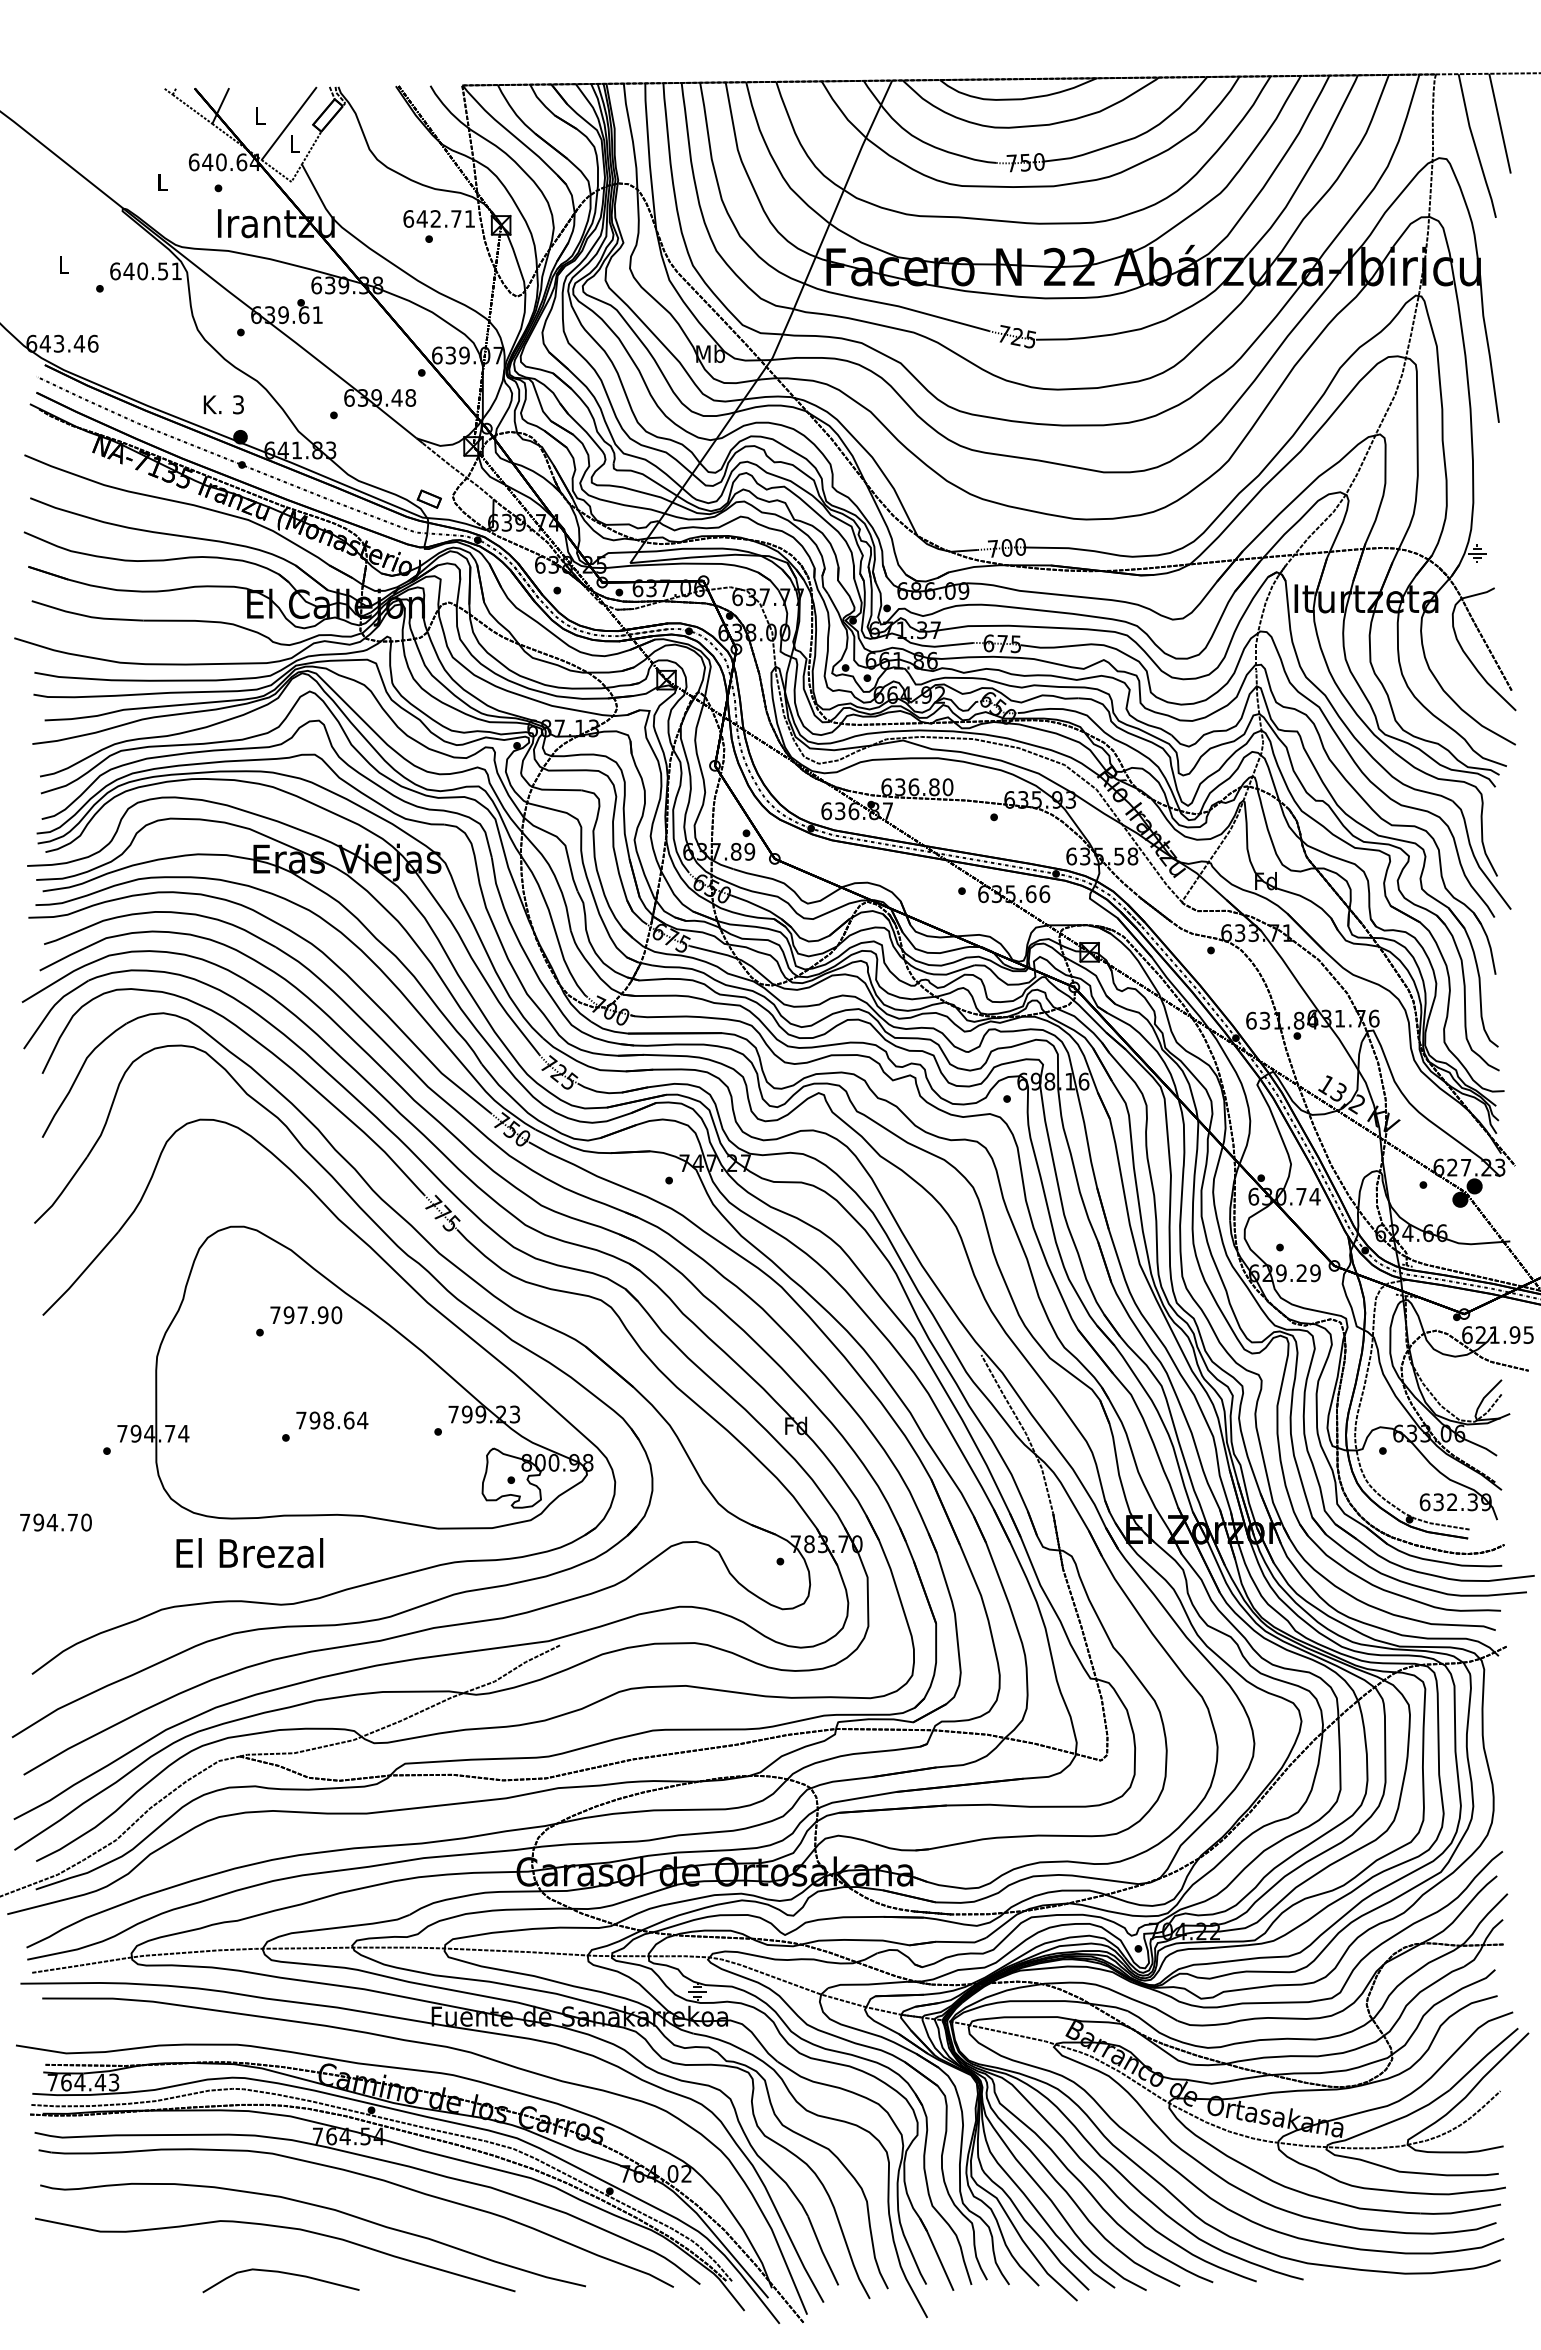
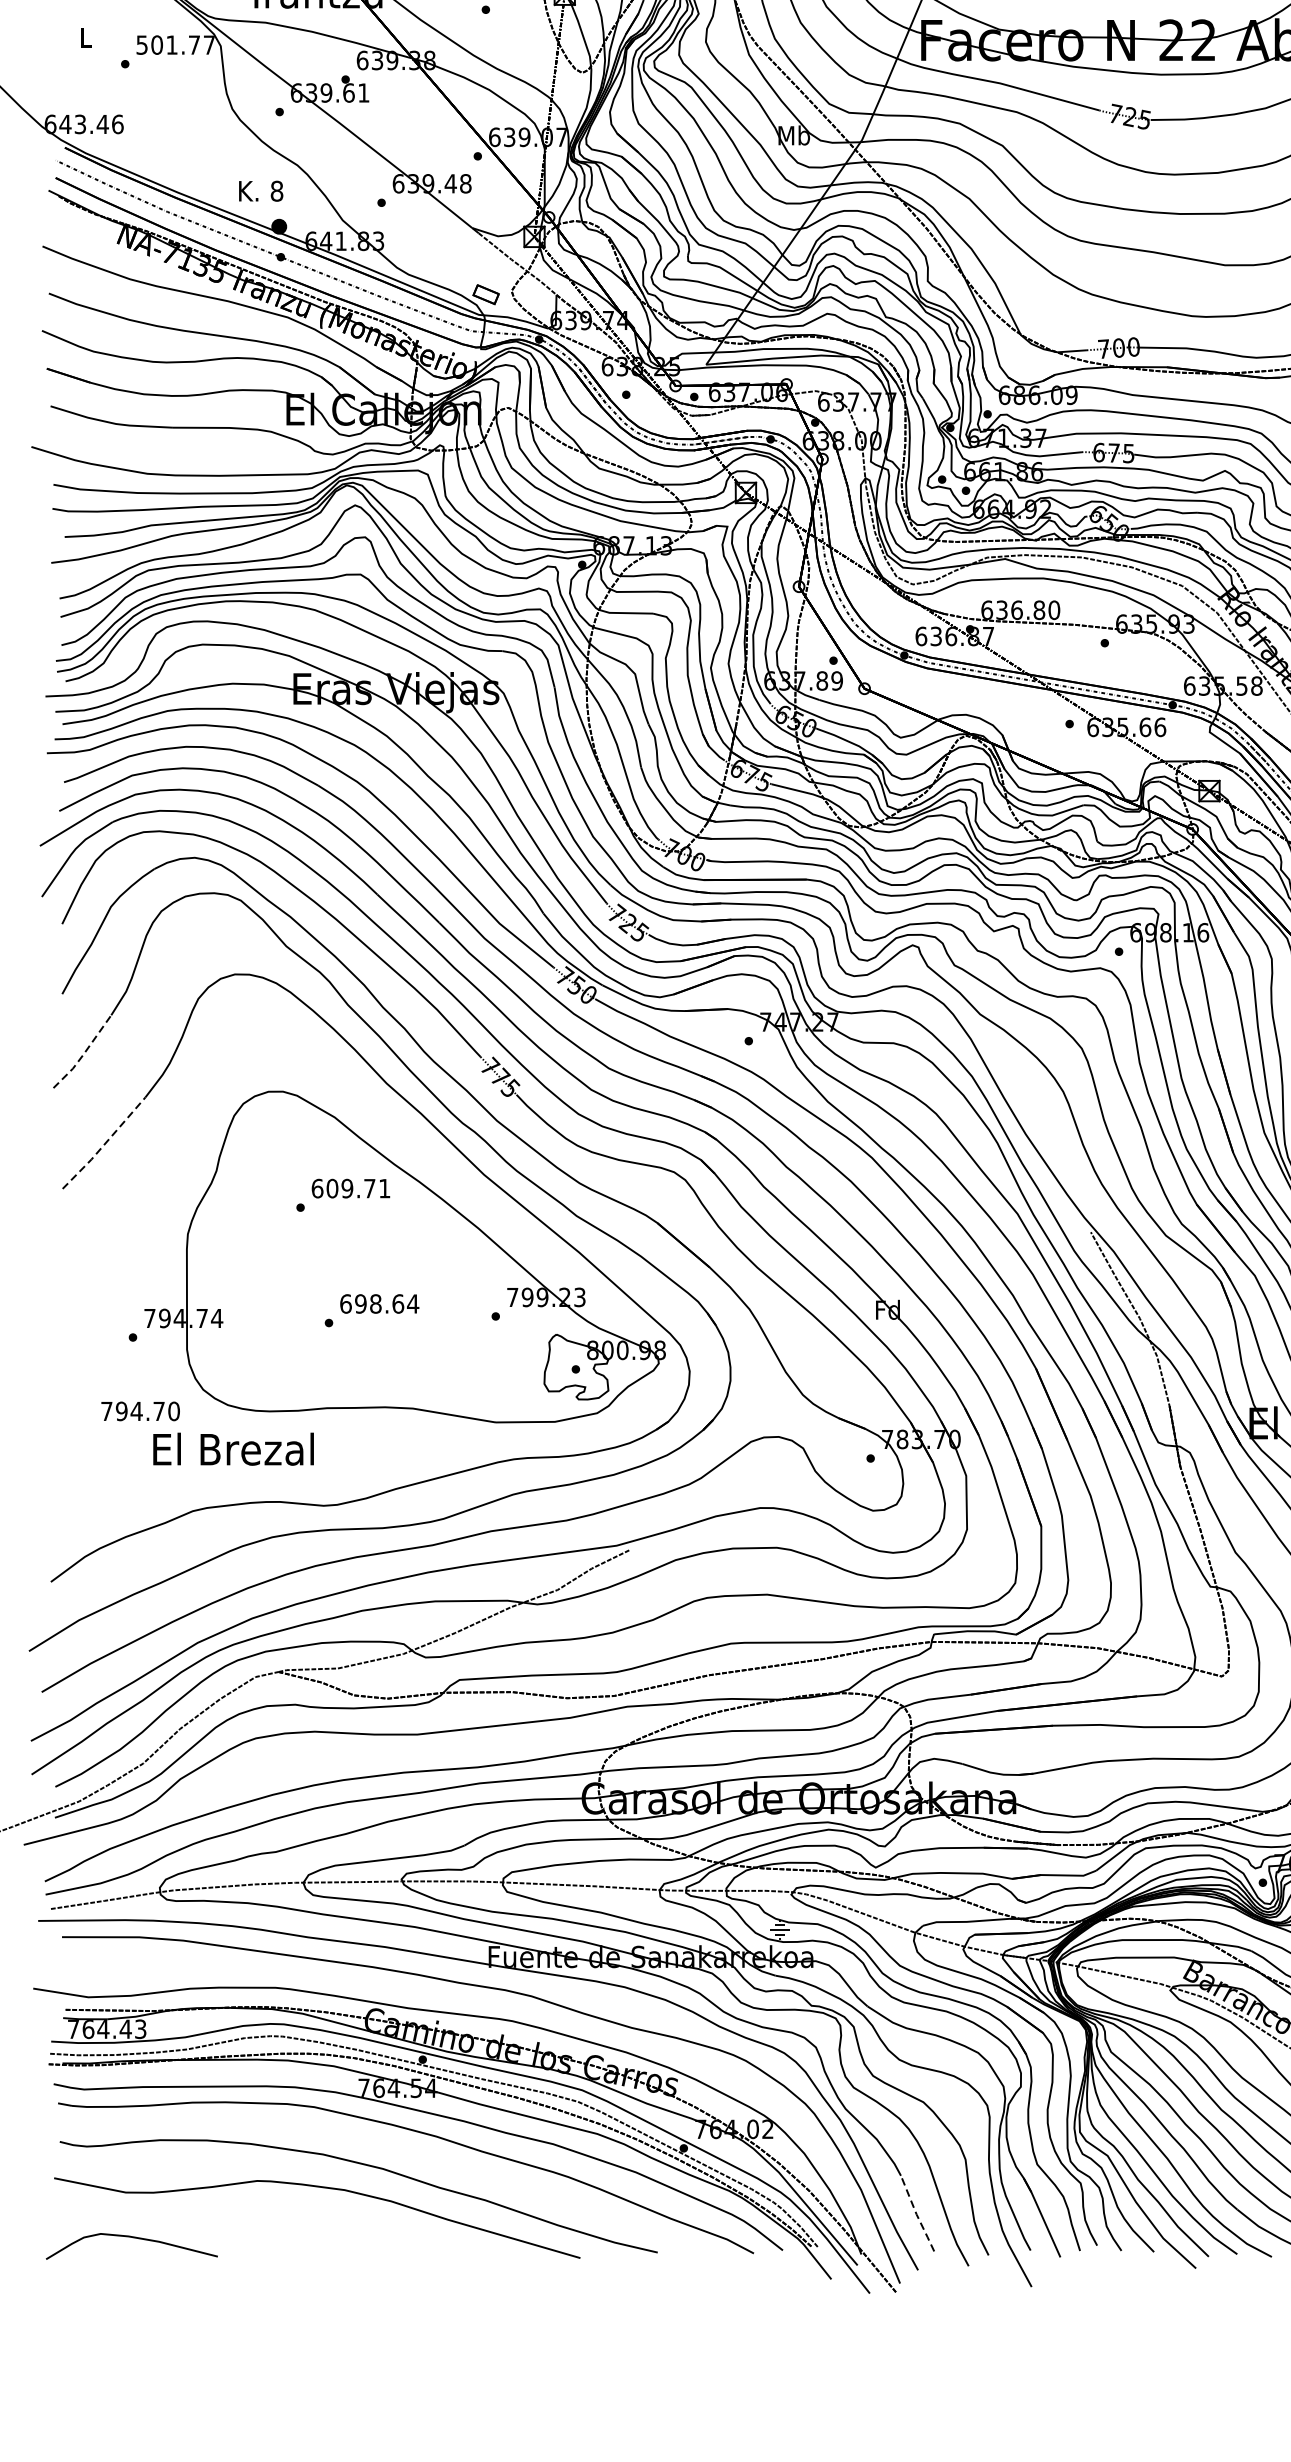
text: (145, 271) -> (175, 45), 640.51 -> 501.77
text: (238, 404) -> (277, 190), 3 -> 8
line: (61, 1192) -> (83, 1054), solid -> dashed
line: (81, 1274) -> (105, 1144), solid -> dashed
text: (306, 1315) -> (351, 1188), 797.90 -> 609.71
text: (301, 1420) -> (346, 1303), 798.64 -> 698.64
text: (55, 1522) -> (140, 1411), moved
text: (249, 1553) -> (233, 1449), moved
line: (822, 2251) -> (916, 2214), solid -> dashed
curve: (281, 2273) -> (132, 2238), moved

